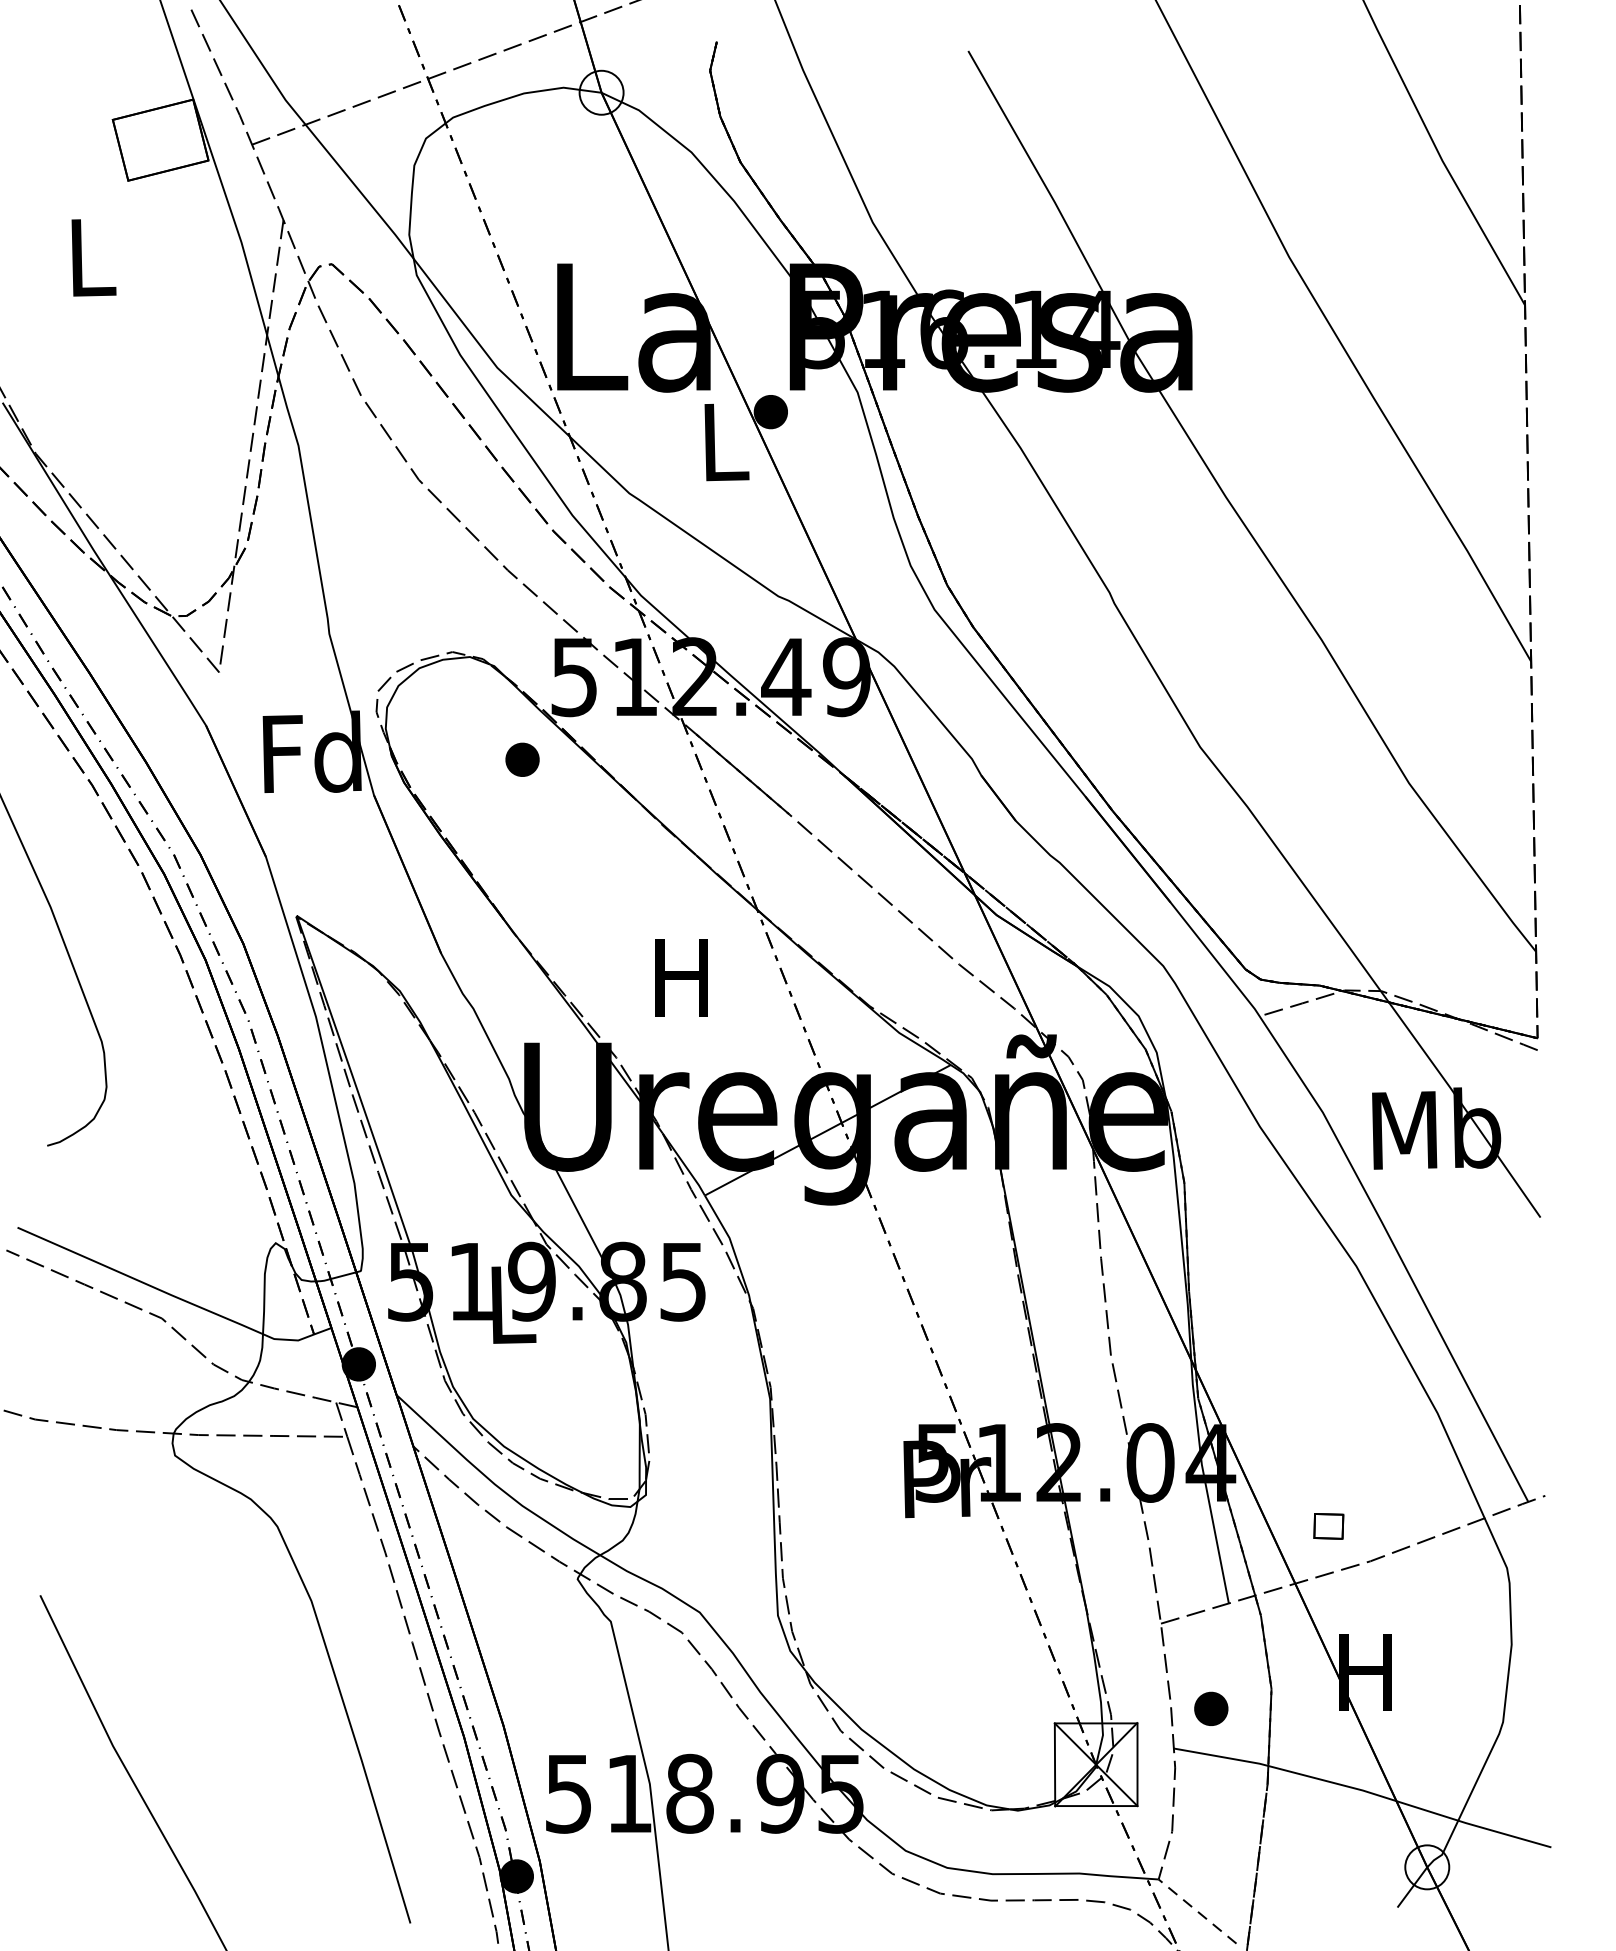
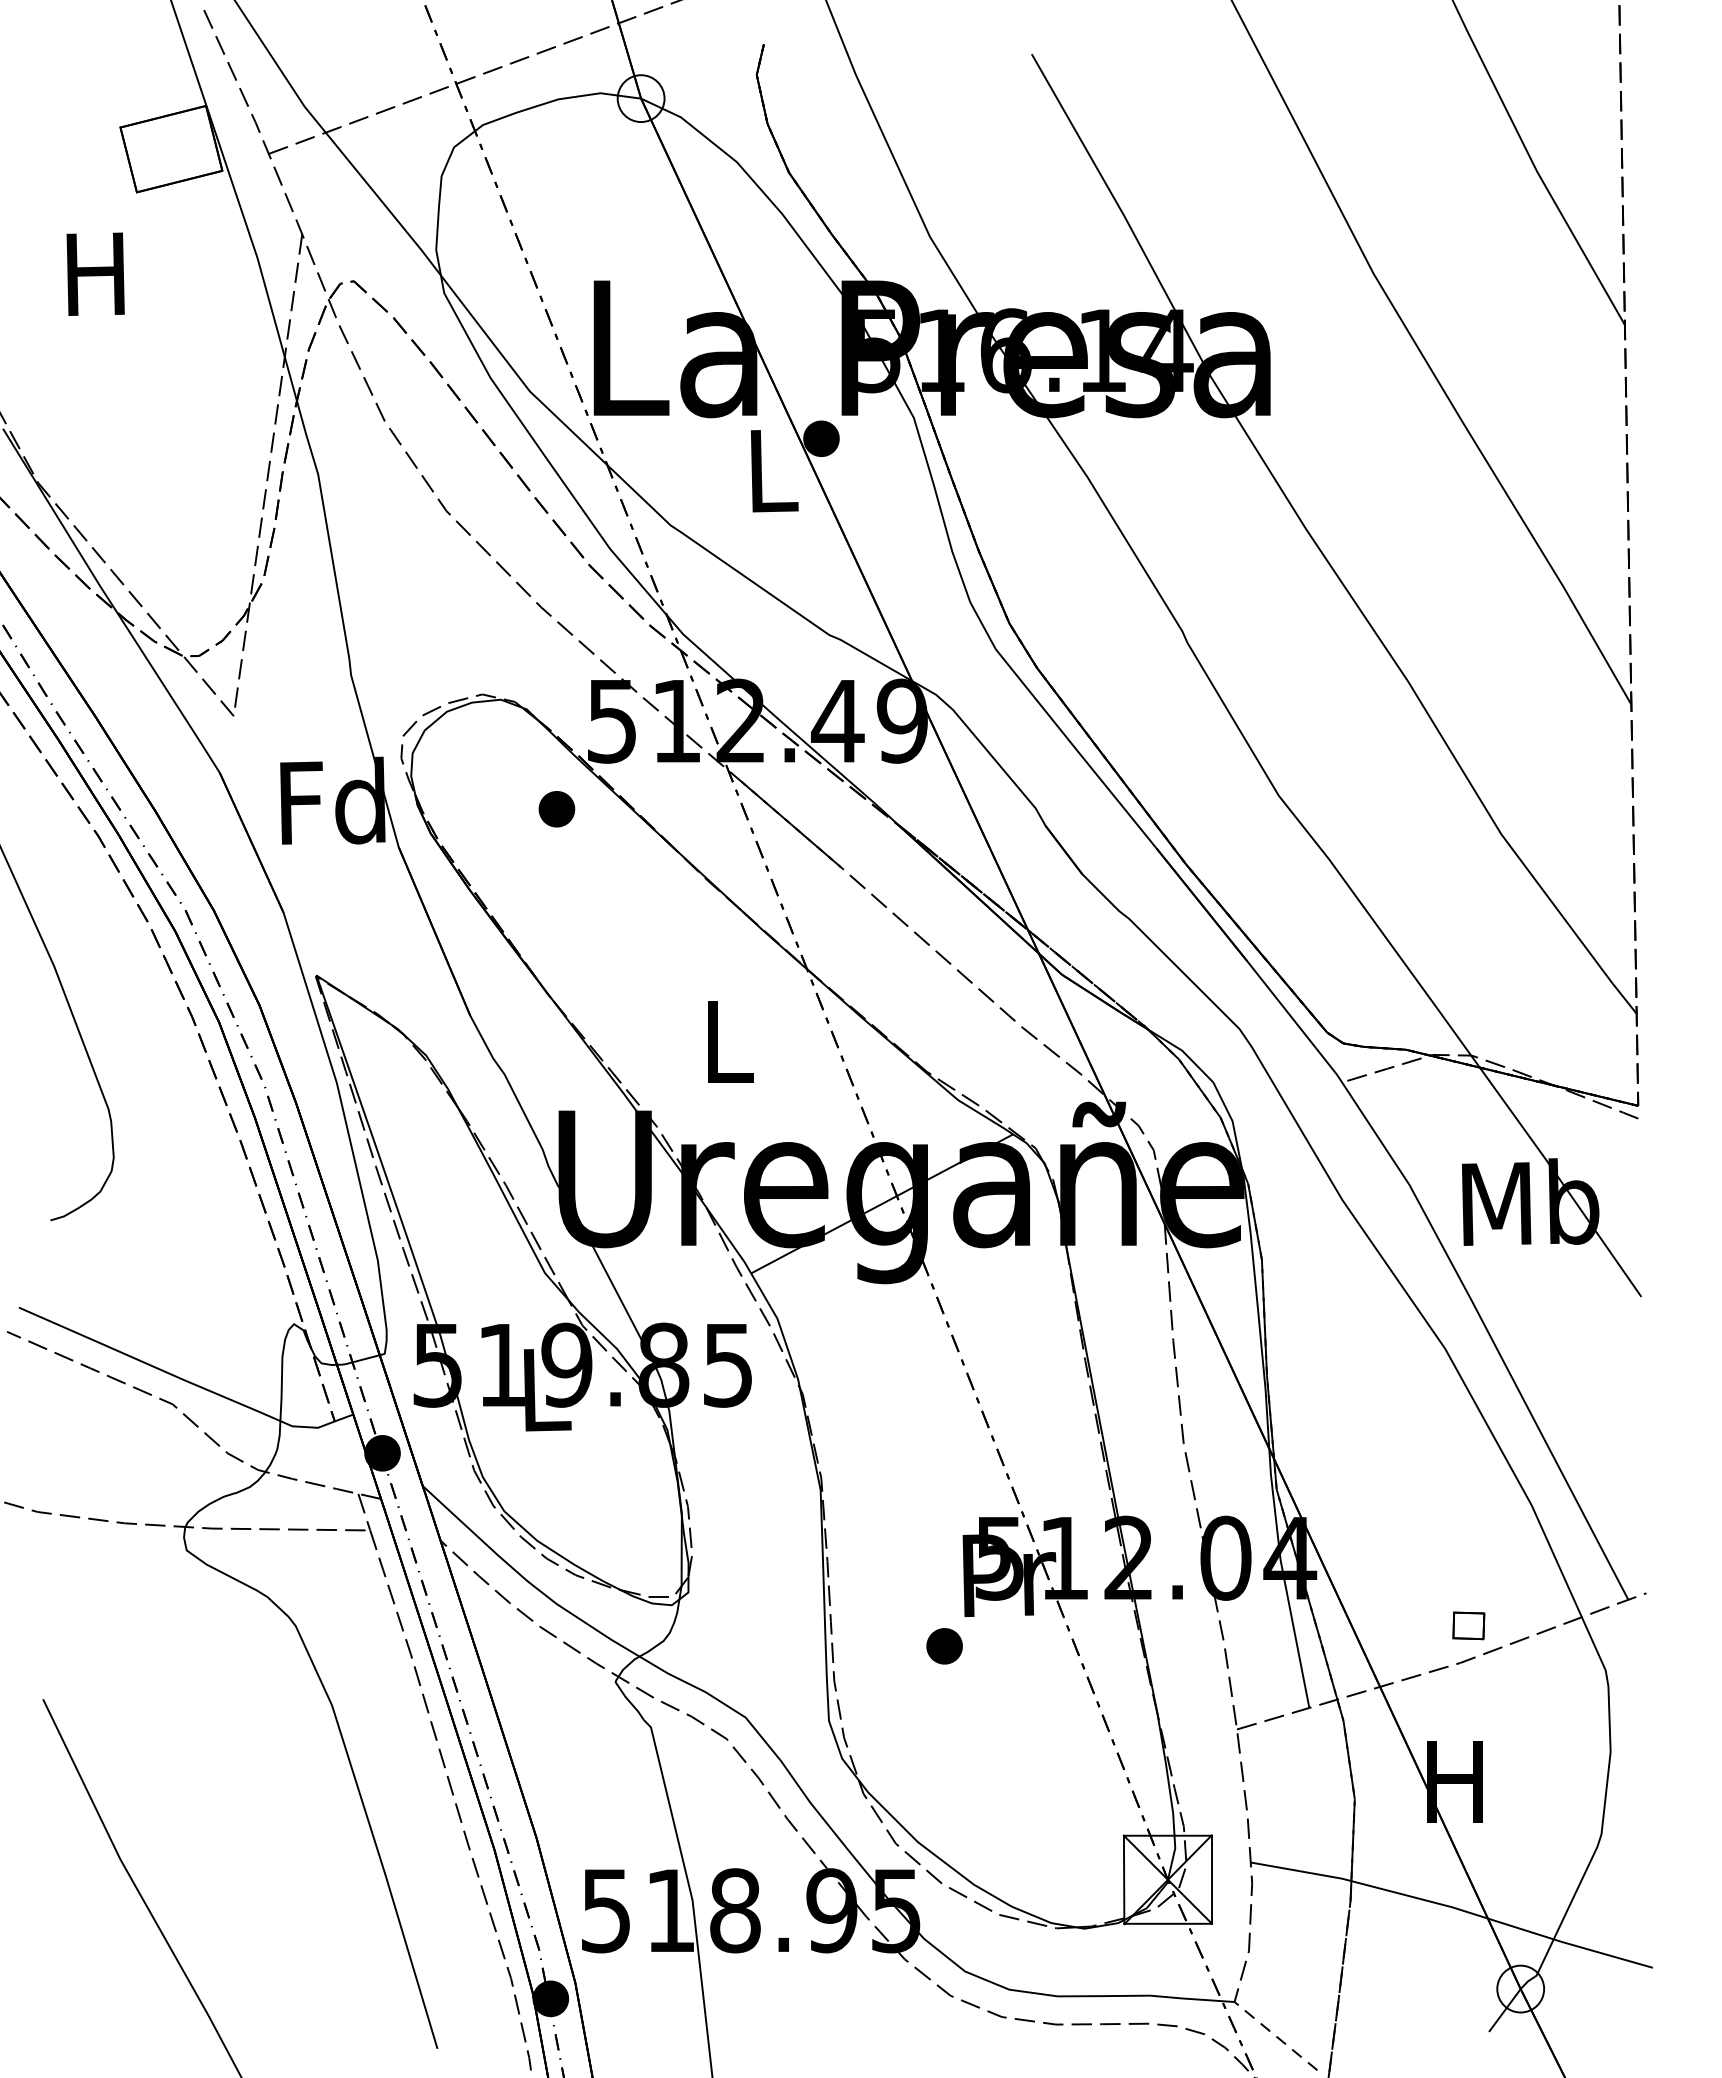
text: (89, 256) -> (95, 273), L -> H
text: (681, 977) -> (726, 1041), H -> L
part: (1328, 1526) -> (1468, 1625), moved
part: (1211, 1709) -> (944, 1646), moved

